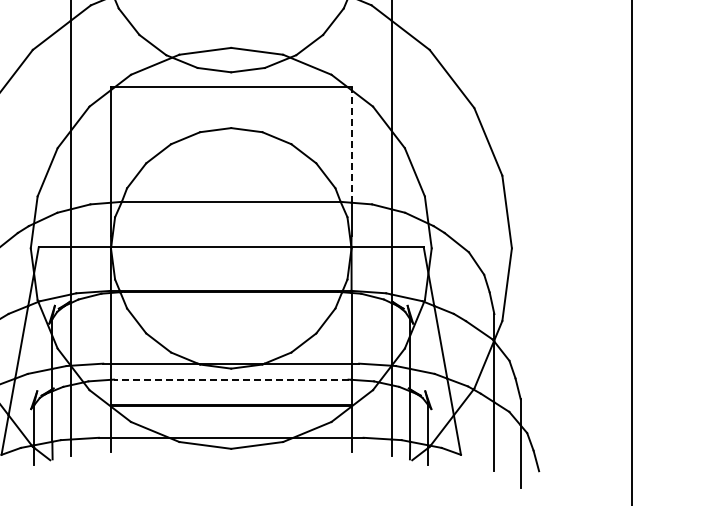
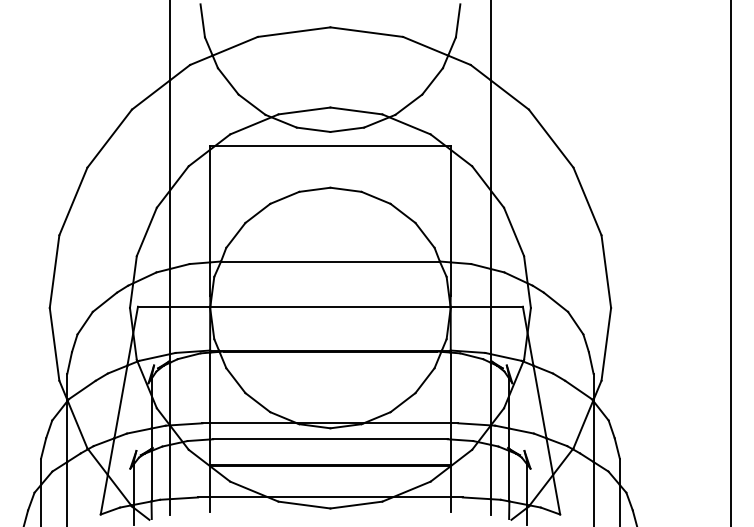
line: (351, 144) -> (450, 204), dashed -> solid
line: (230, 379) -> (329, 439), dashed -> solid

